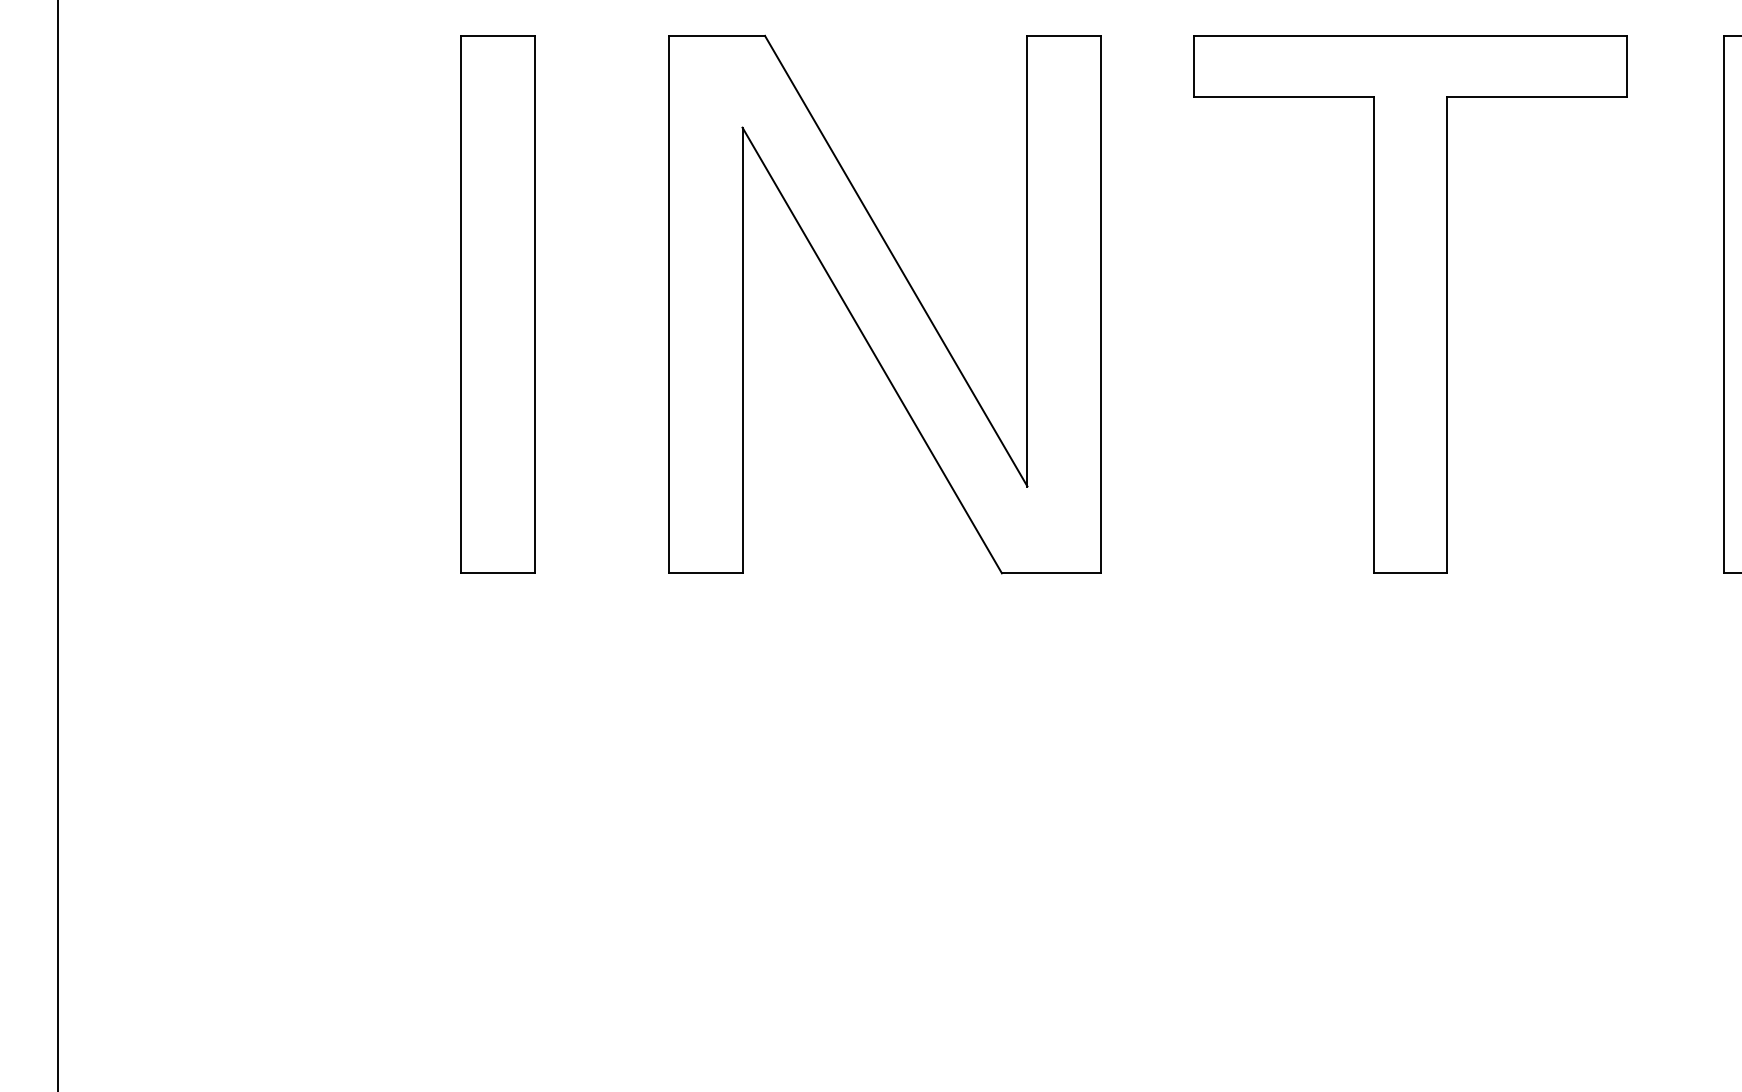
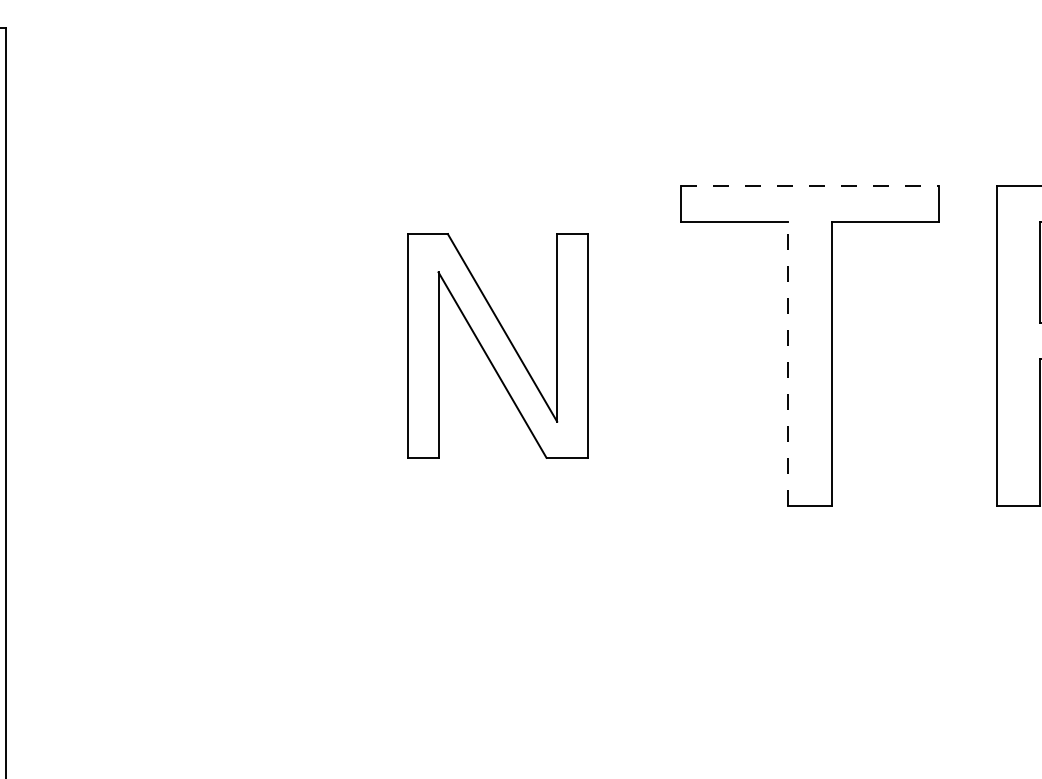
line: (1410, 36) -> (810, 186), solid -> dashed
part: (497, 303) -> (267, 345), removed
part: (884, 303) -> (497, 345), size x0.7
line: (1373, 335) -> (788, 364), solid -> dashed

